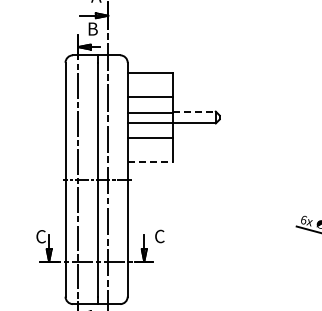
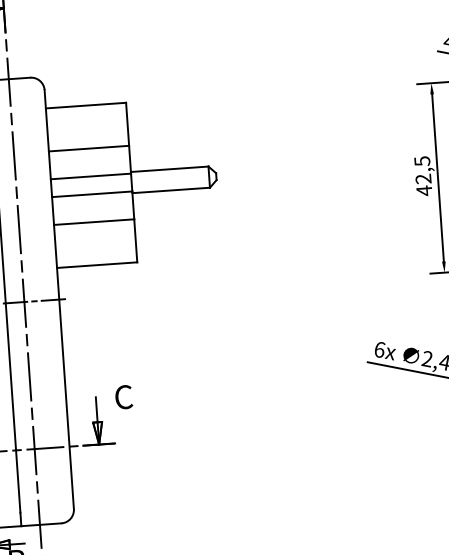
line: (194, 111) -> (170, 169), dashed -> solid
line: (150, 162) -> (97, 265), dashed -> solid

